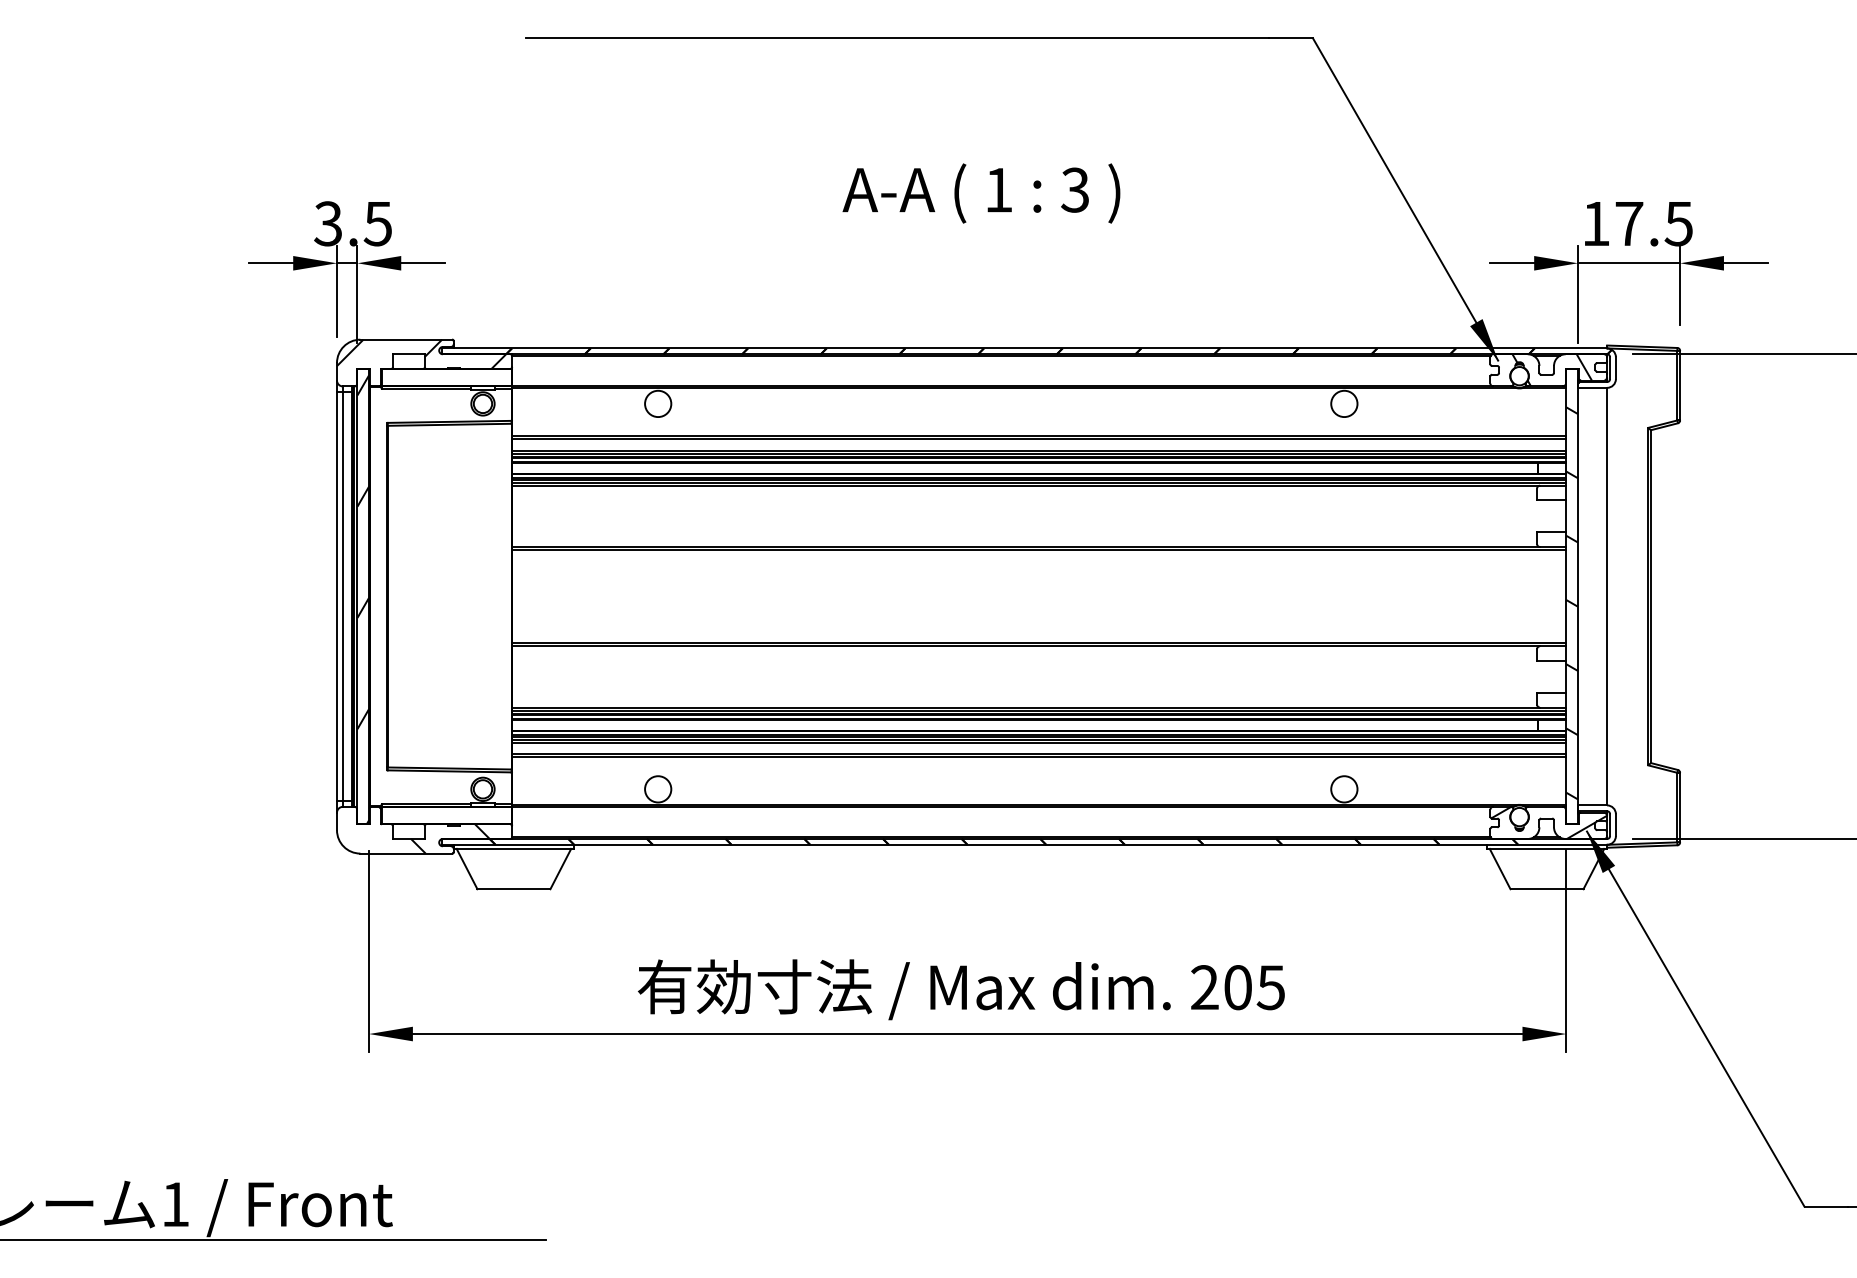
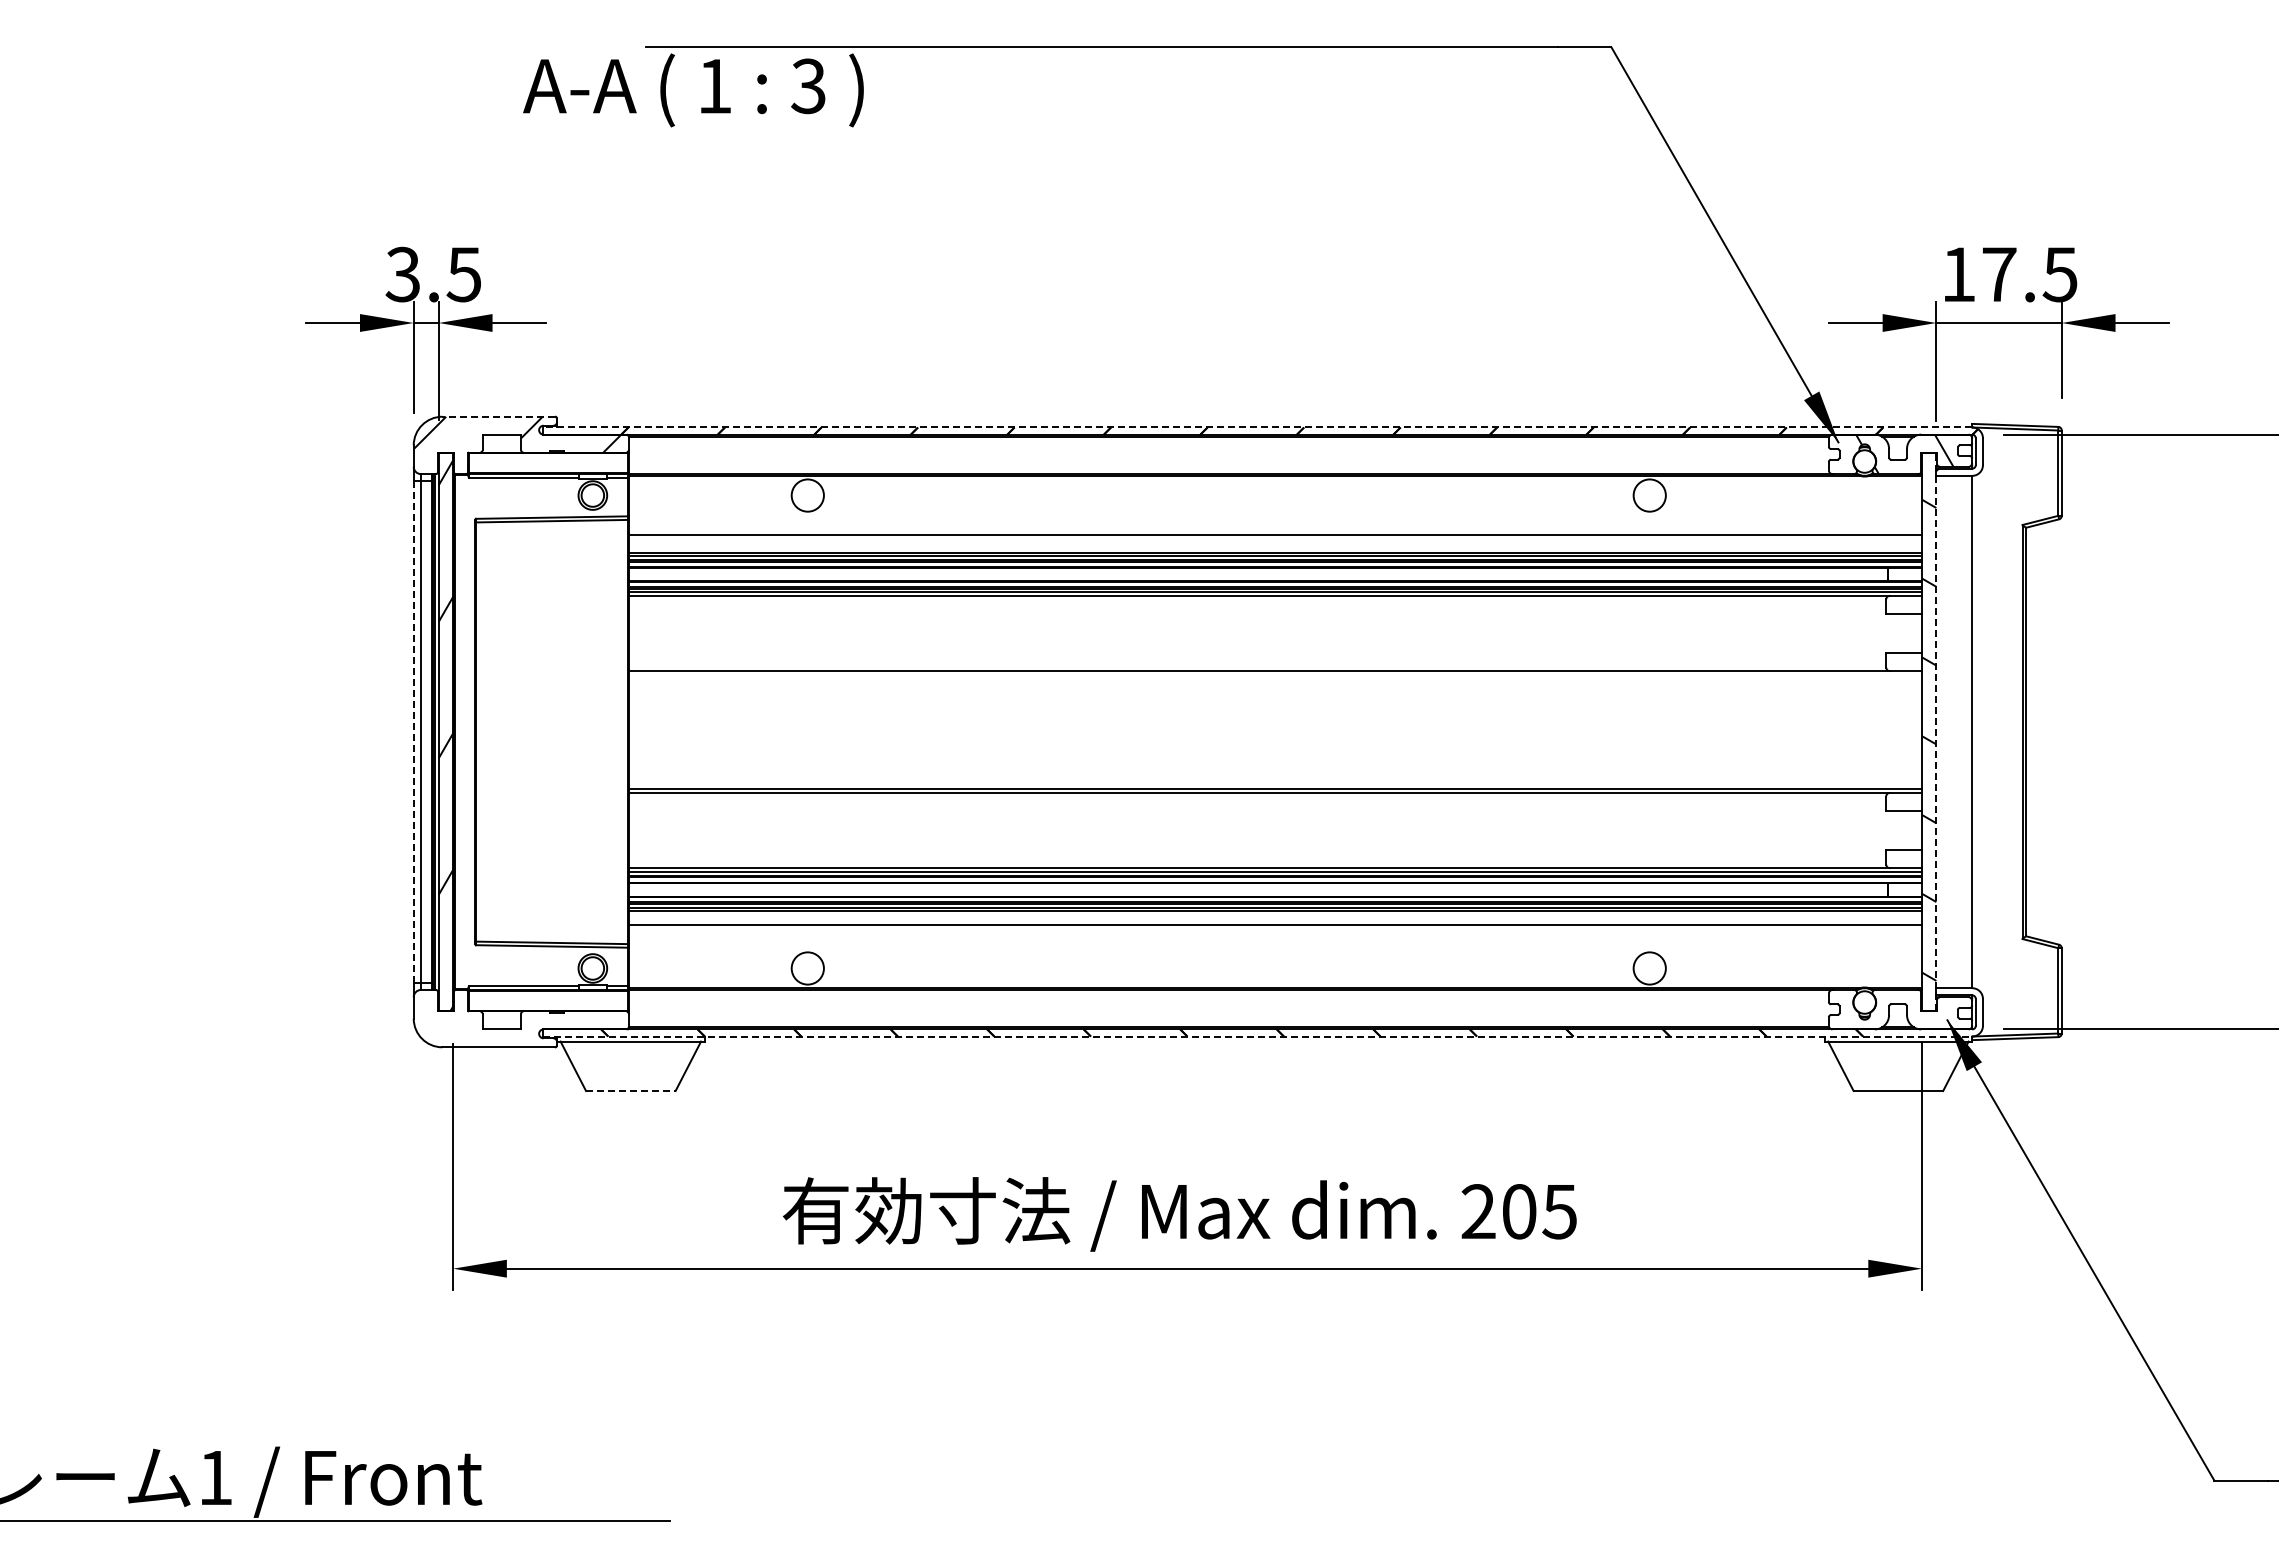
text: (981, 193) -> (693, 90), moved
line: (406, 339) -> (498, 416), solid -> dashed
line: (1024, 348) -> (1257, 427), solid -> dashed
line: (1039, 438) -> (1275, 538), removed
line: (1039, 549) -> (1275, 674), removed
line: (336, 597) -> (413, 732), solid -> dashed
line: (1578, 597) -> (1936, 732), solid -> dashed
line: (1039, 757) -> (1275, 929), removed
hatch: (1549, 822) -> (1901, 1009), removed
hatch: (434, 830) -> (533, 1018), removed
line: (1024, 844) -> (1257, 1036), solid -> dashed
line: (513, 889) -> (630, 1091), solid -> dashed

